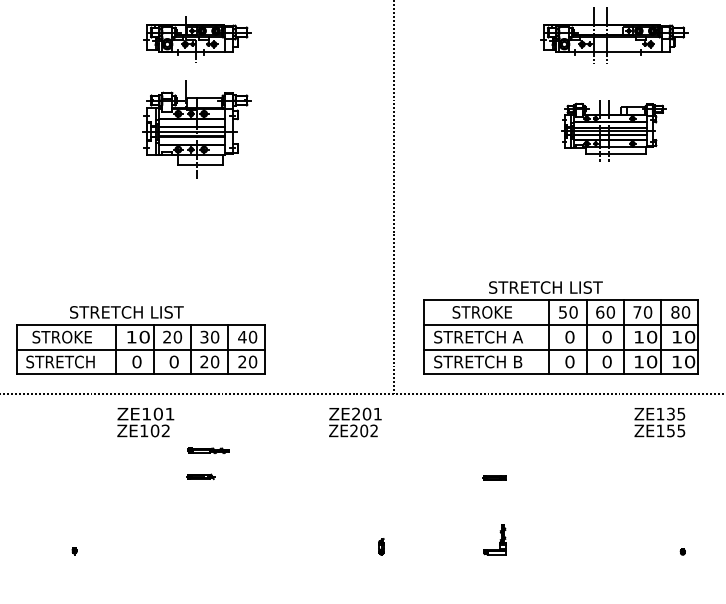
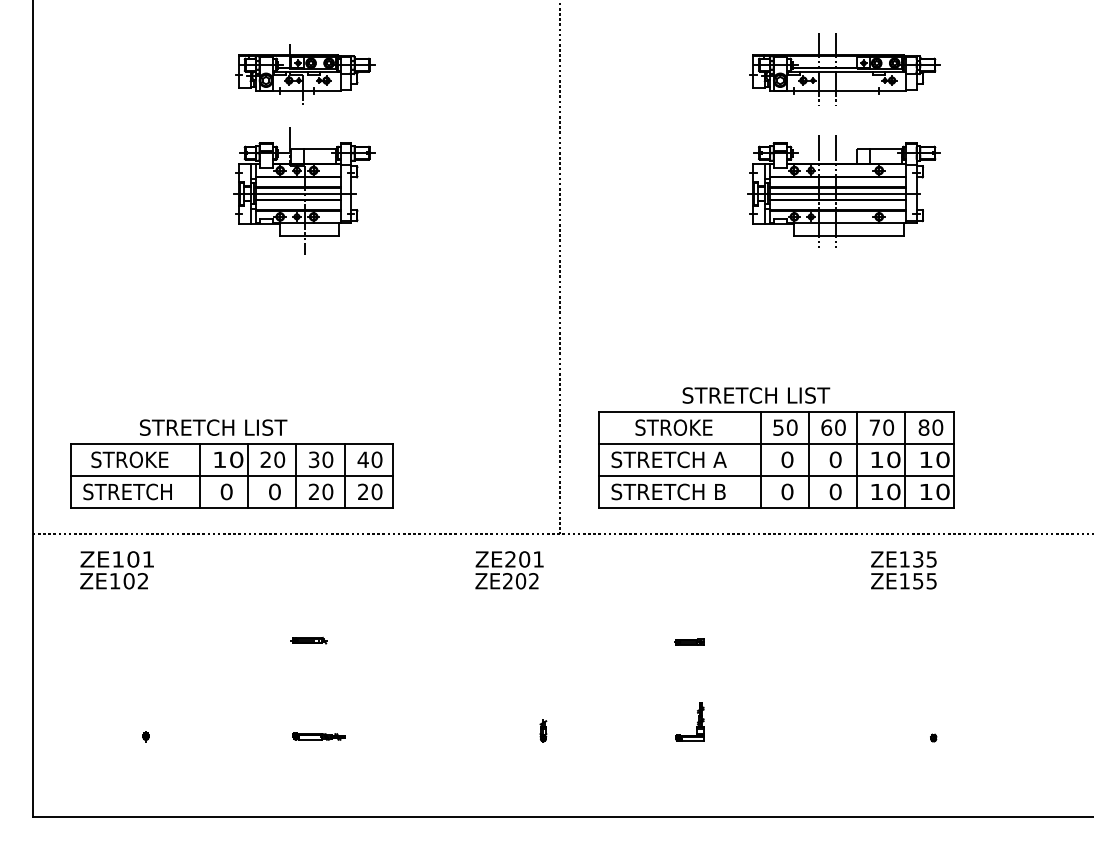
part: (613, 130) -> (843, 191), size x1.43
text: (145, 422) -> (116, 570), moved
part: (207, 450) -> (318, 736), moved

